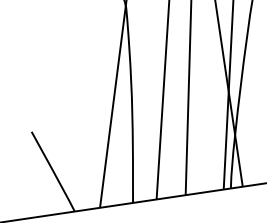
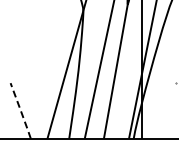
line: (53, 172) -> (20, 111), solid -> dashed

